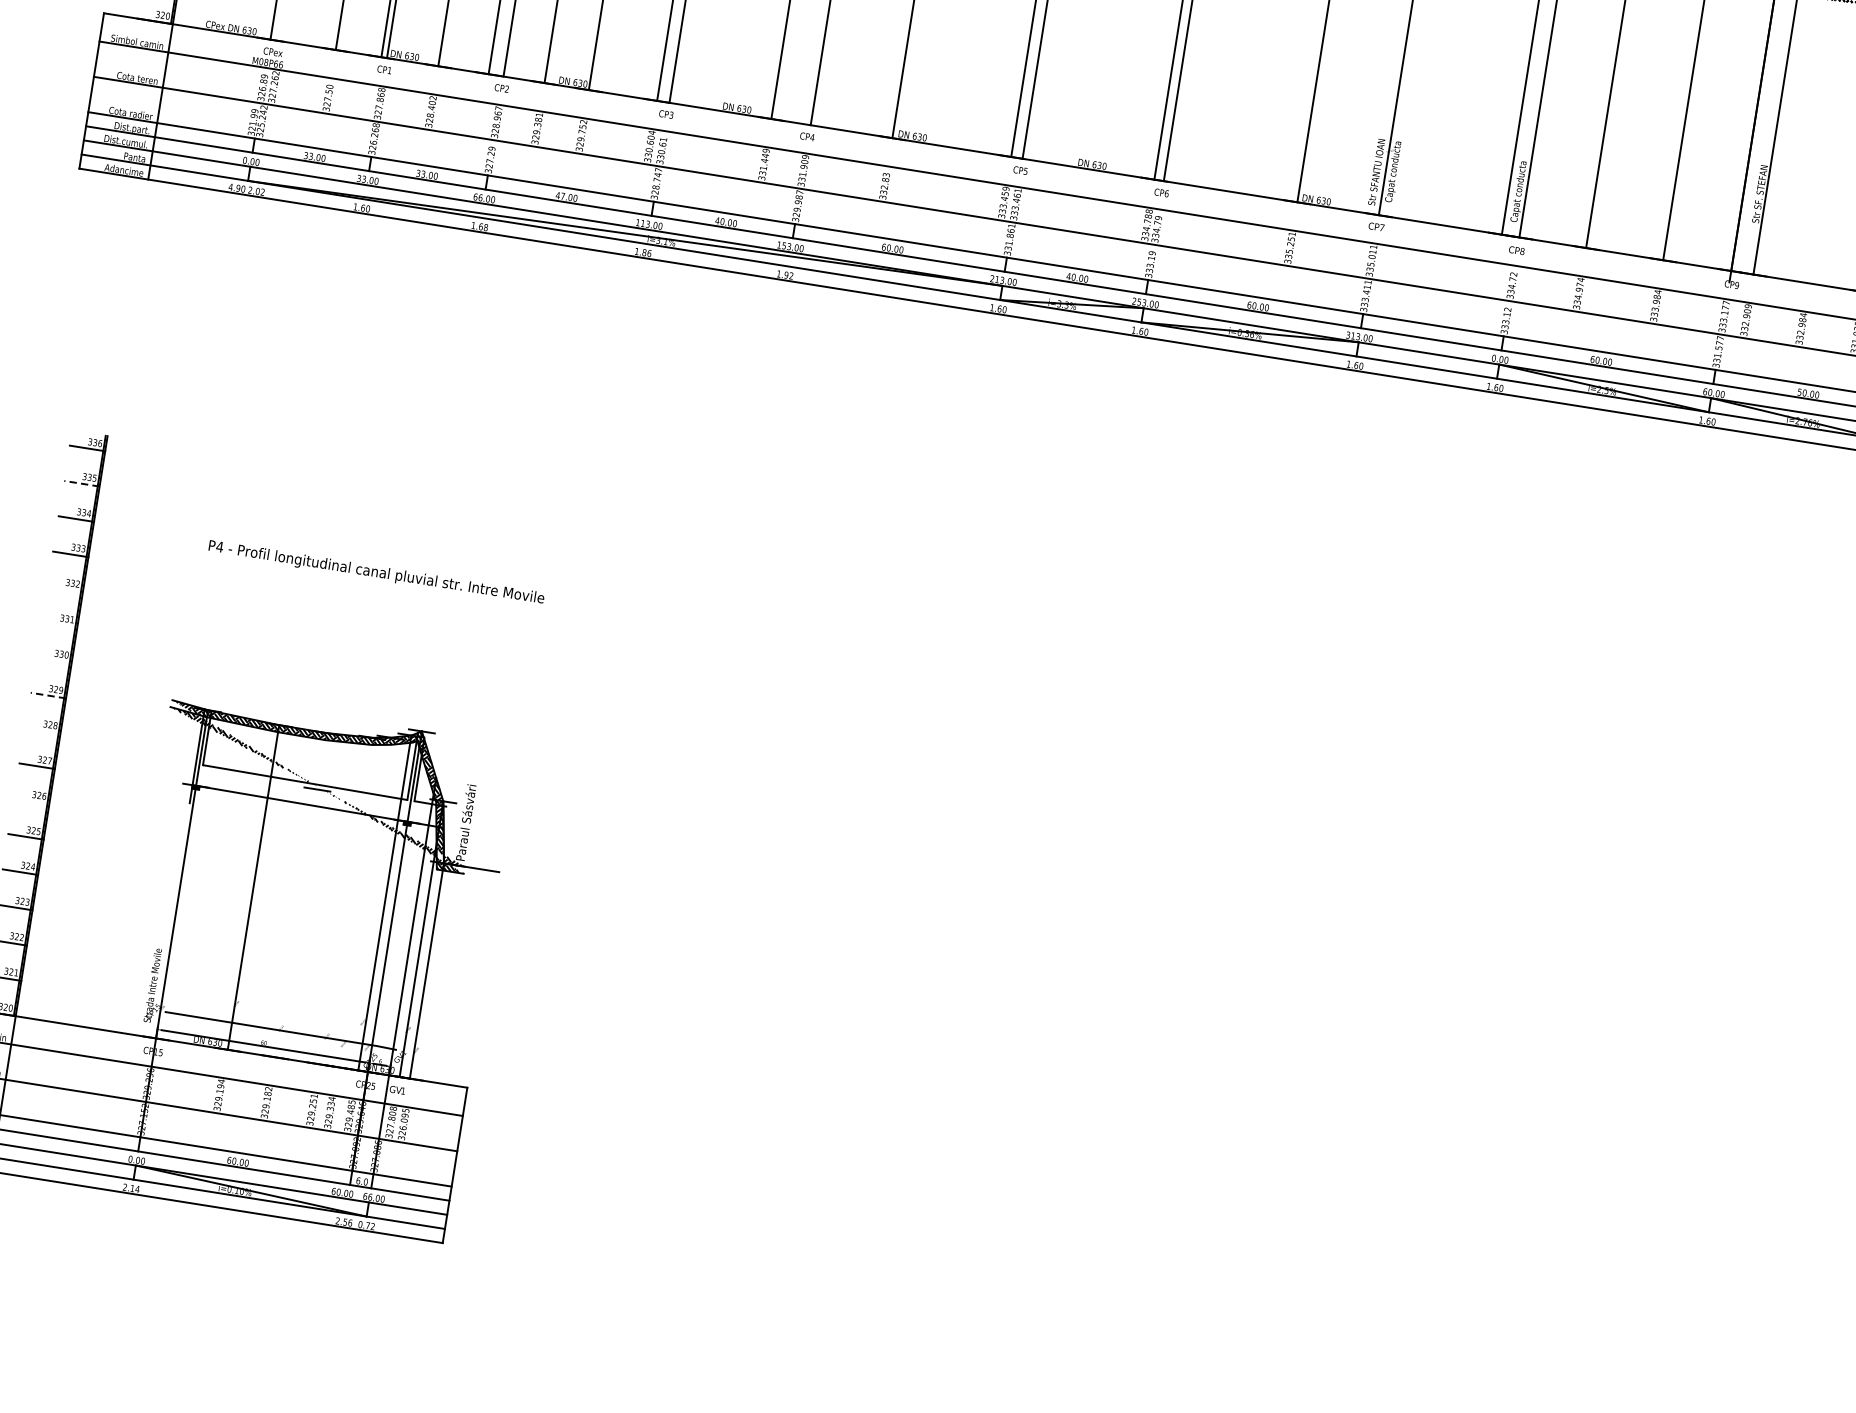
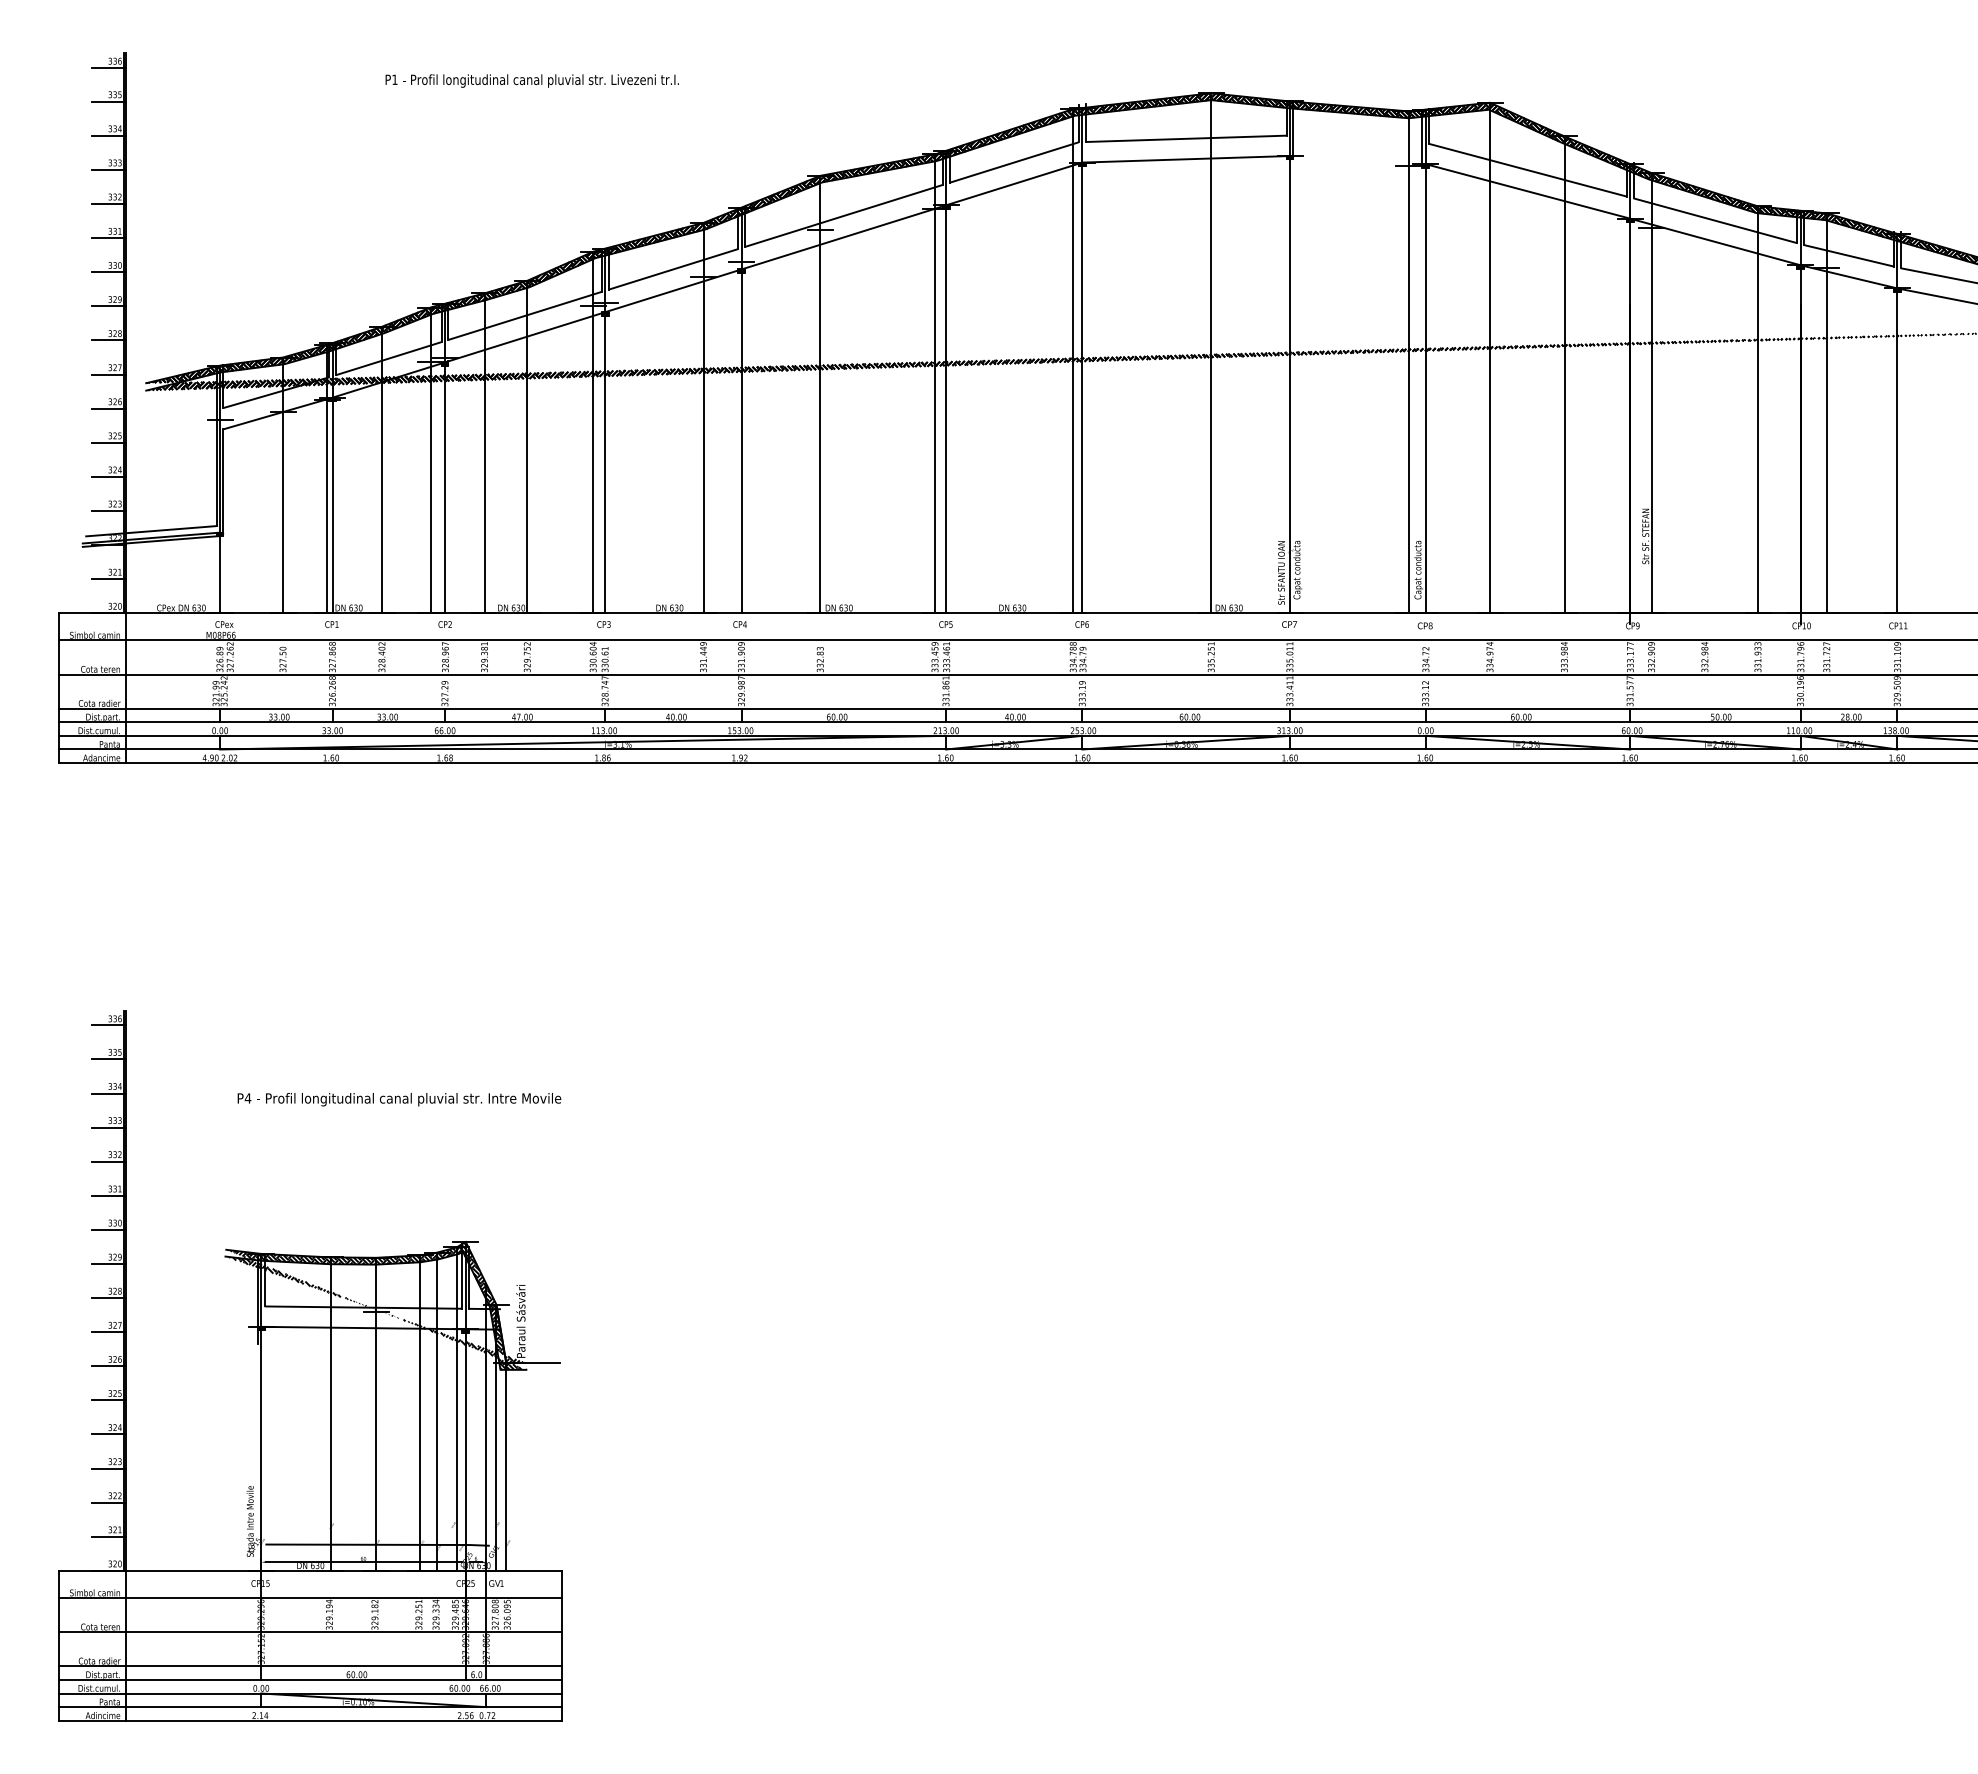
line: (81, 483) -> (108, 1059), dashed -> solid
line: (64, 589) -> (108, 1161), added
line: (59, 624) -> (108, 1195), added
line: (53, 659) -> (108, 1229), added
line: (48, 696) -> (108, 1264), dashed -> solid
line: (42, 731) -> (108, 1298), added
line: (31, 801) -> (108, 1366), added
line: (301, 894) -> (376, 1413), added
line: (346, 900) -> (420, 1412), added
line: (364, 902) -> (437, 1411), added

